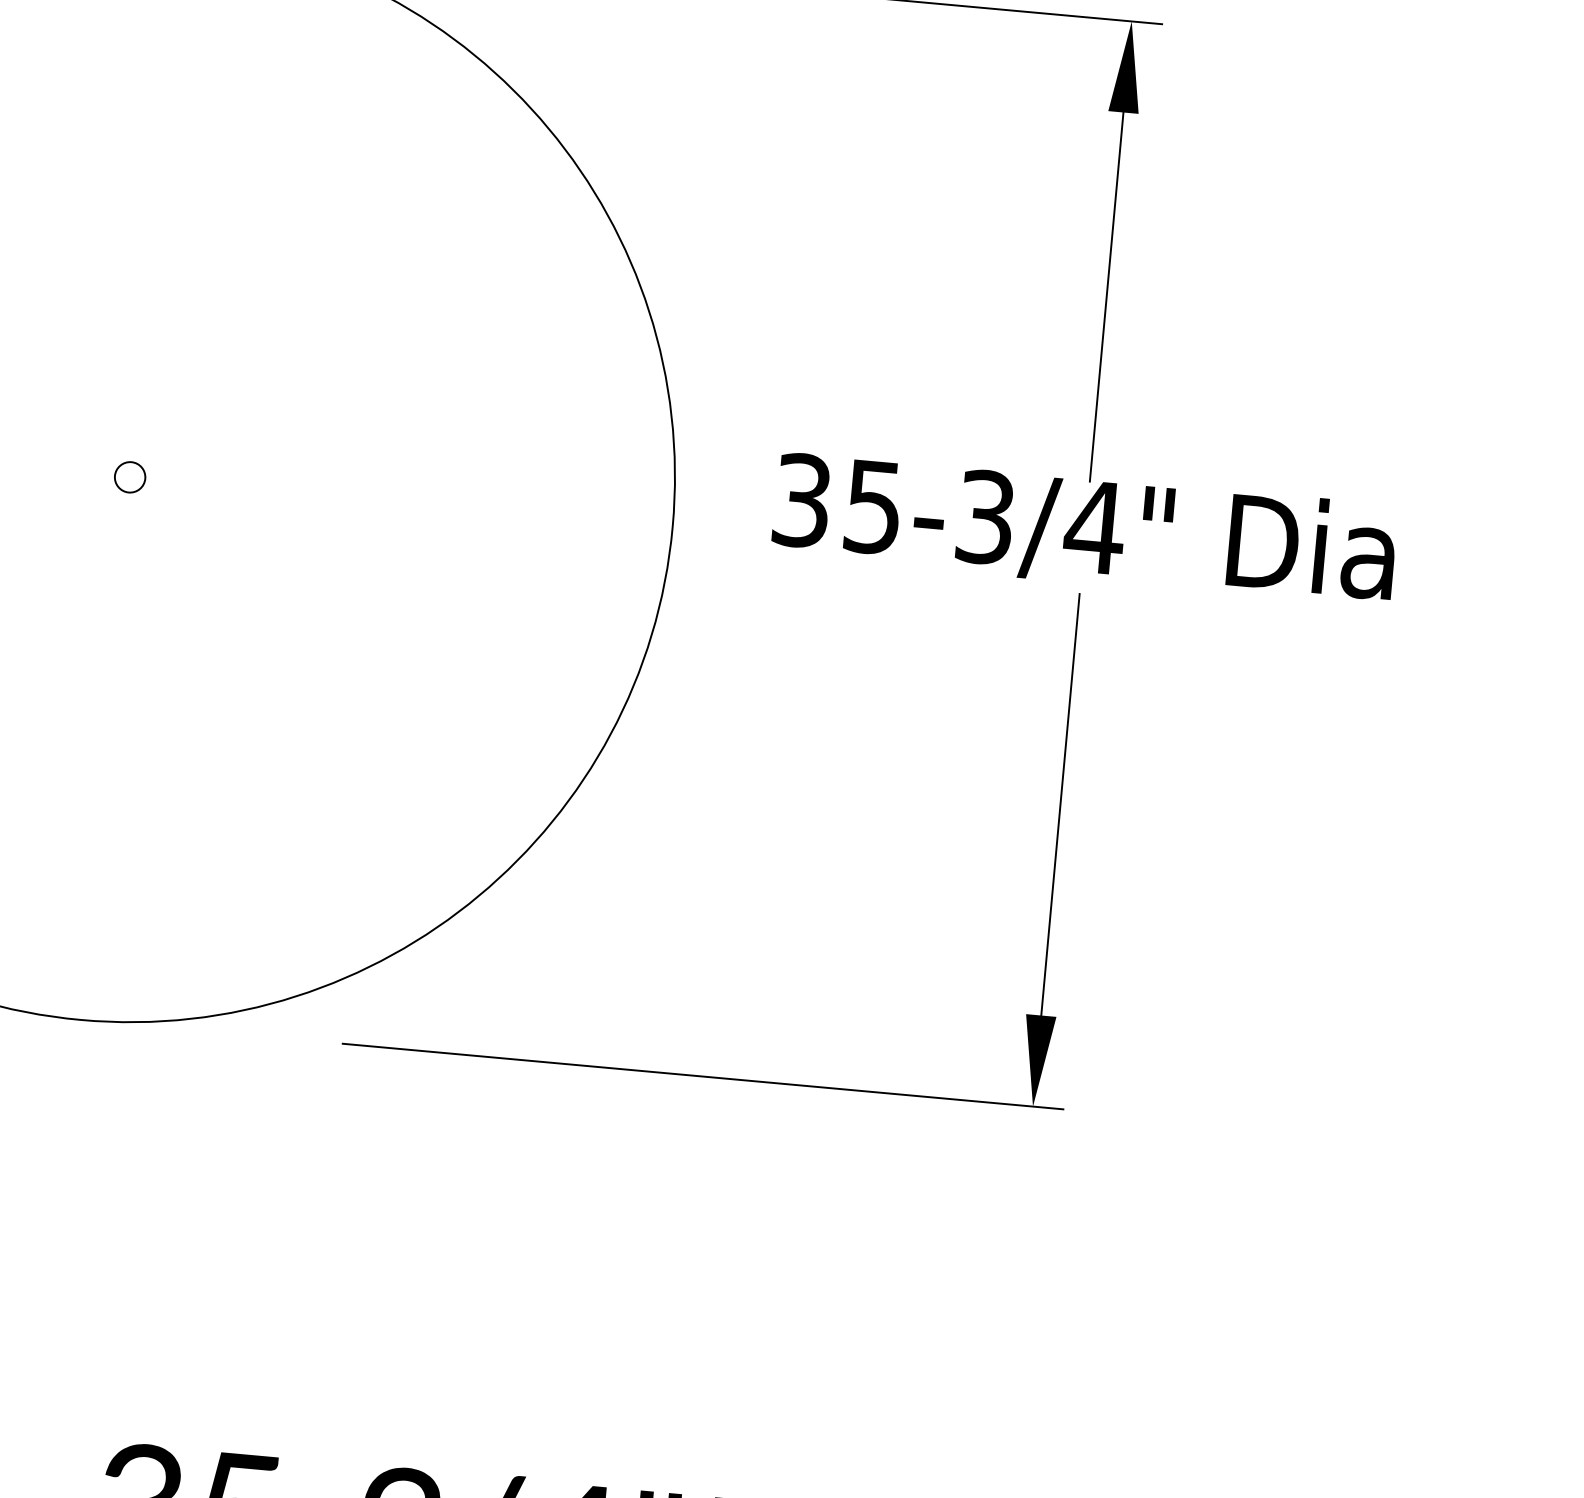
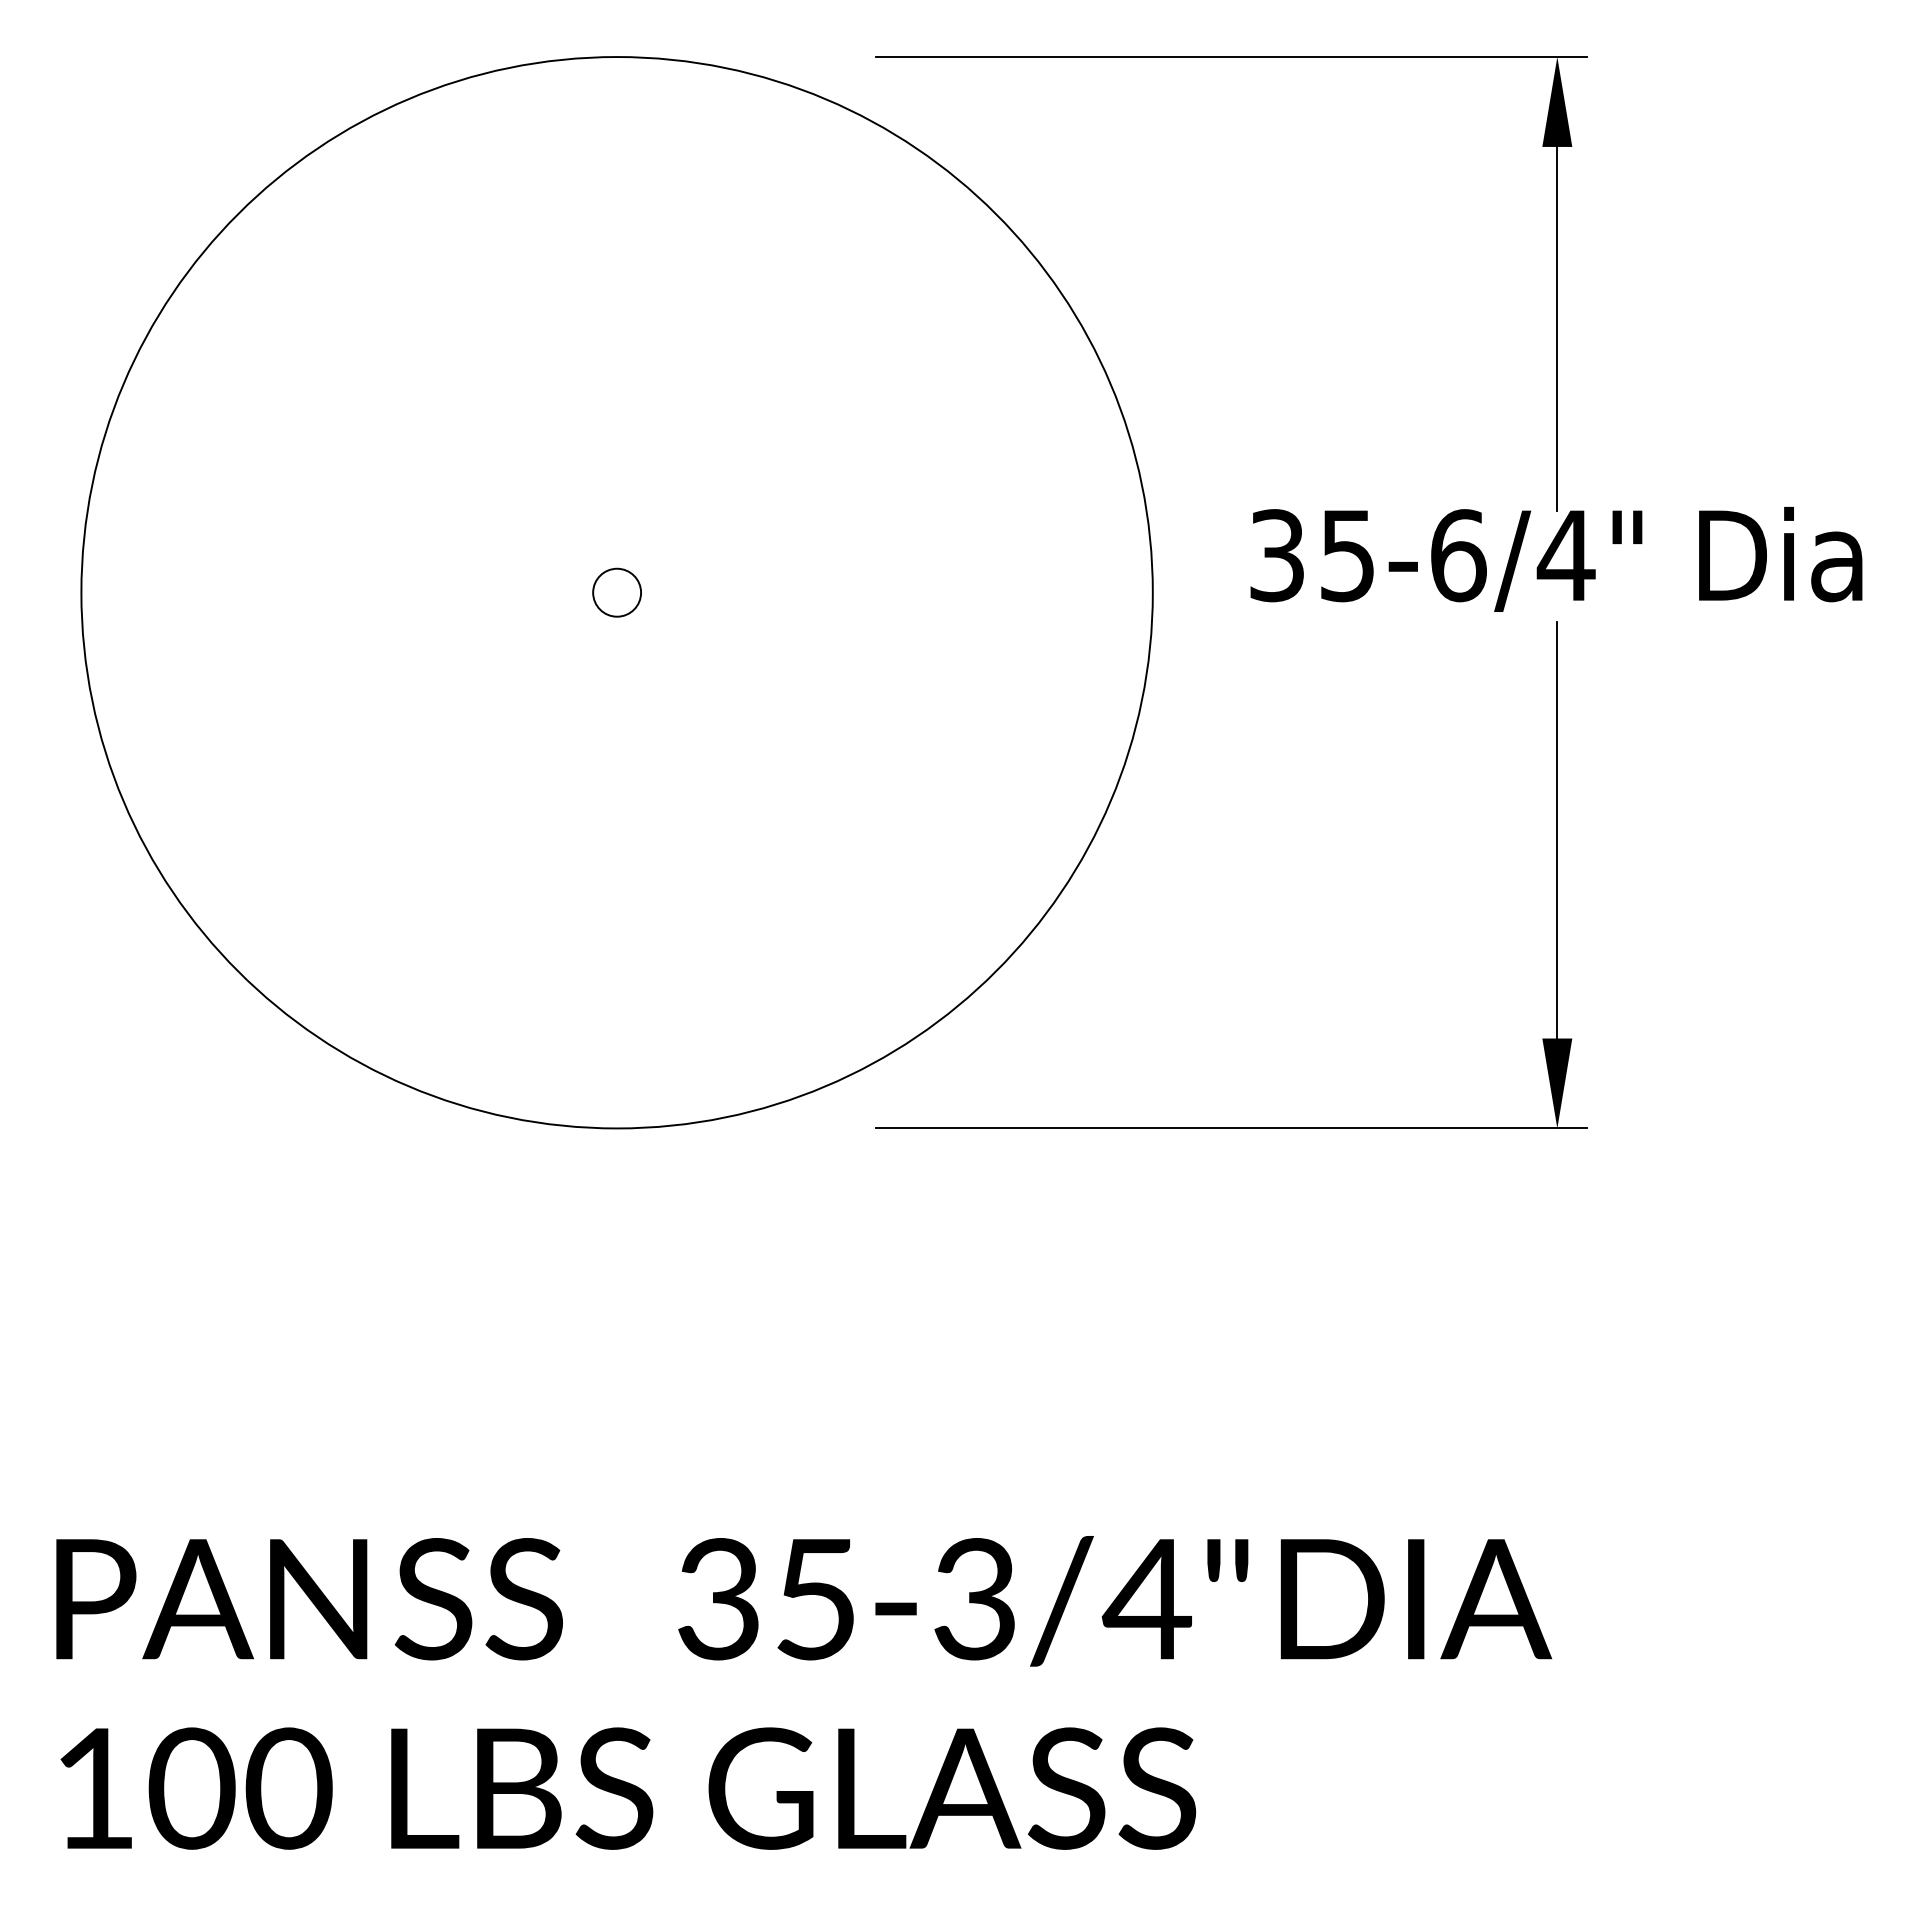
circle: (130, 477) -> (617, 592), size x1.6
text: (985, 517) -> (1458, 555), 35-3/4" -> 35-6/4"

